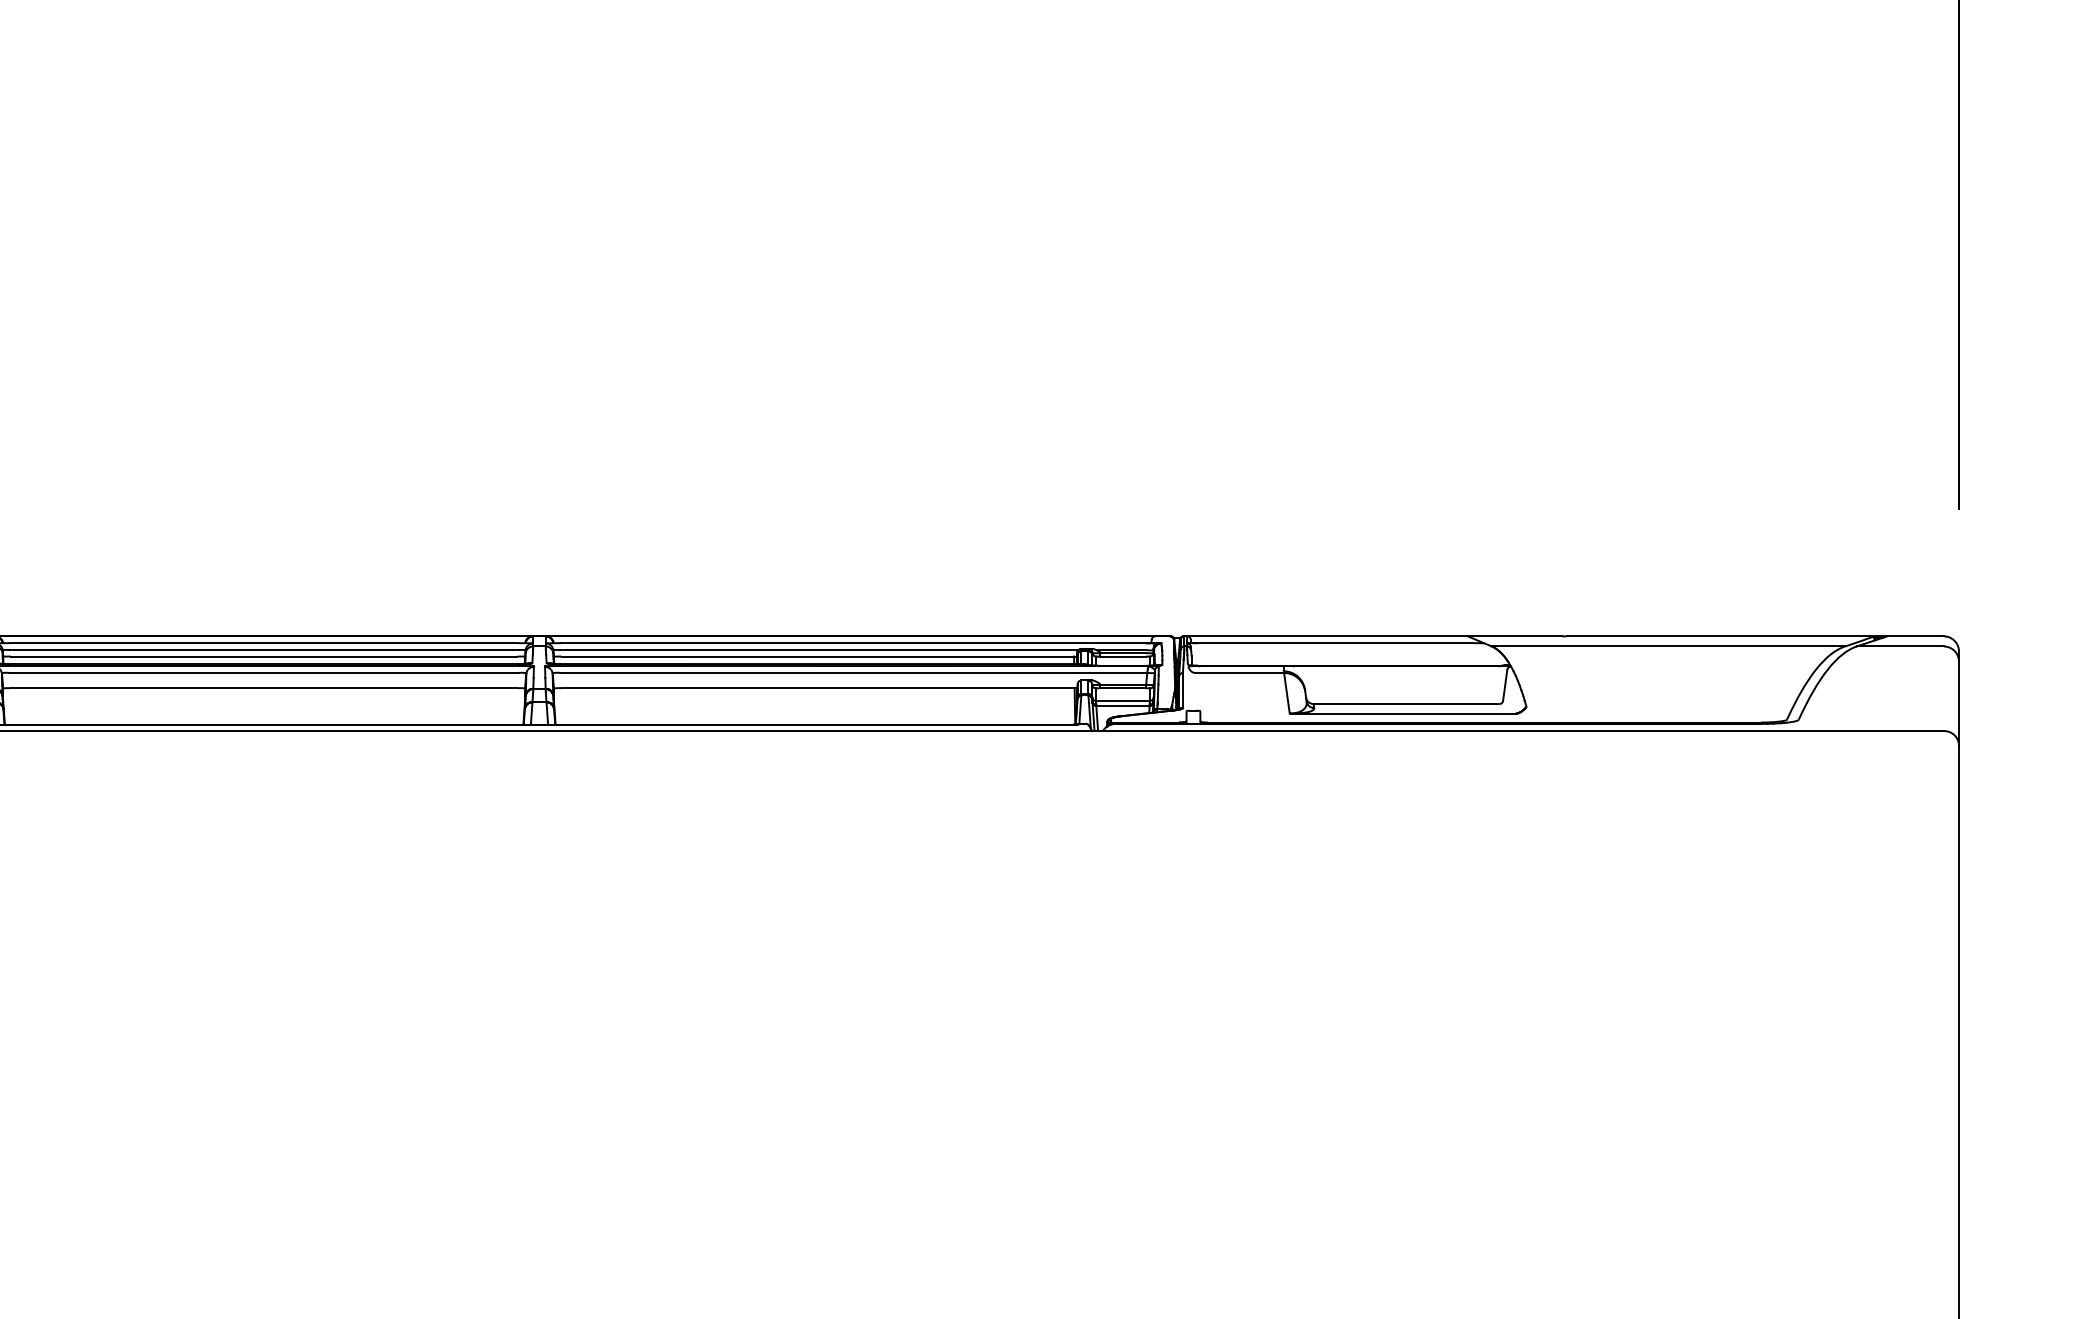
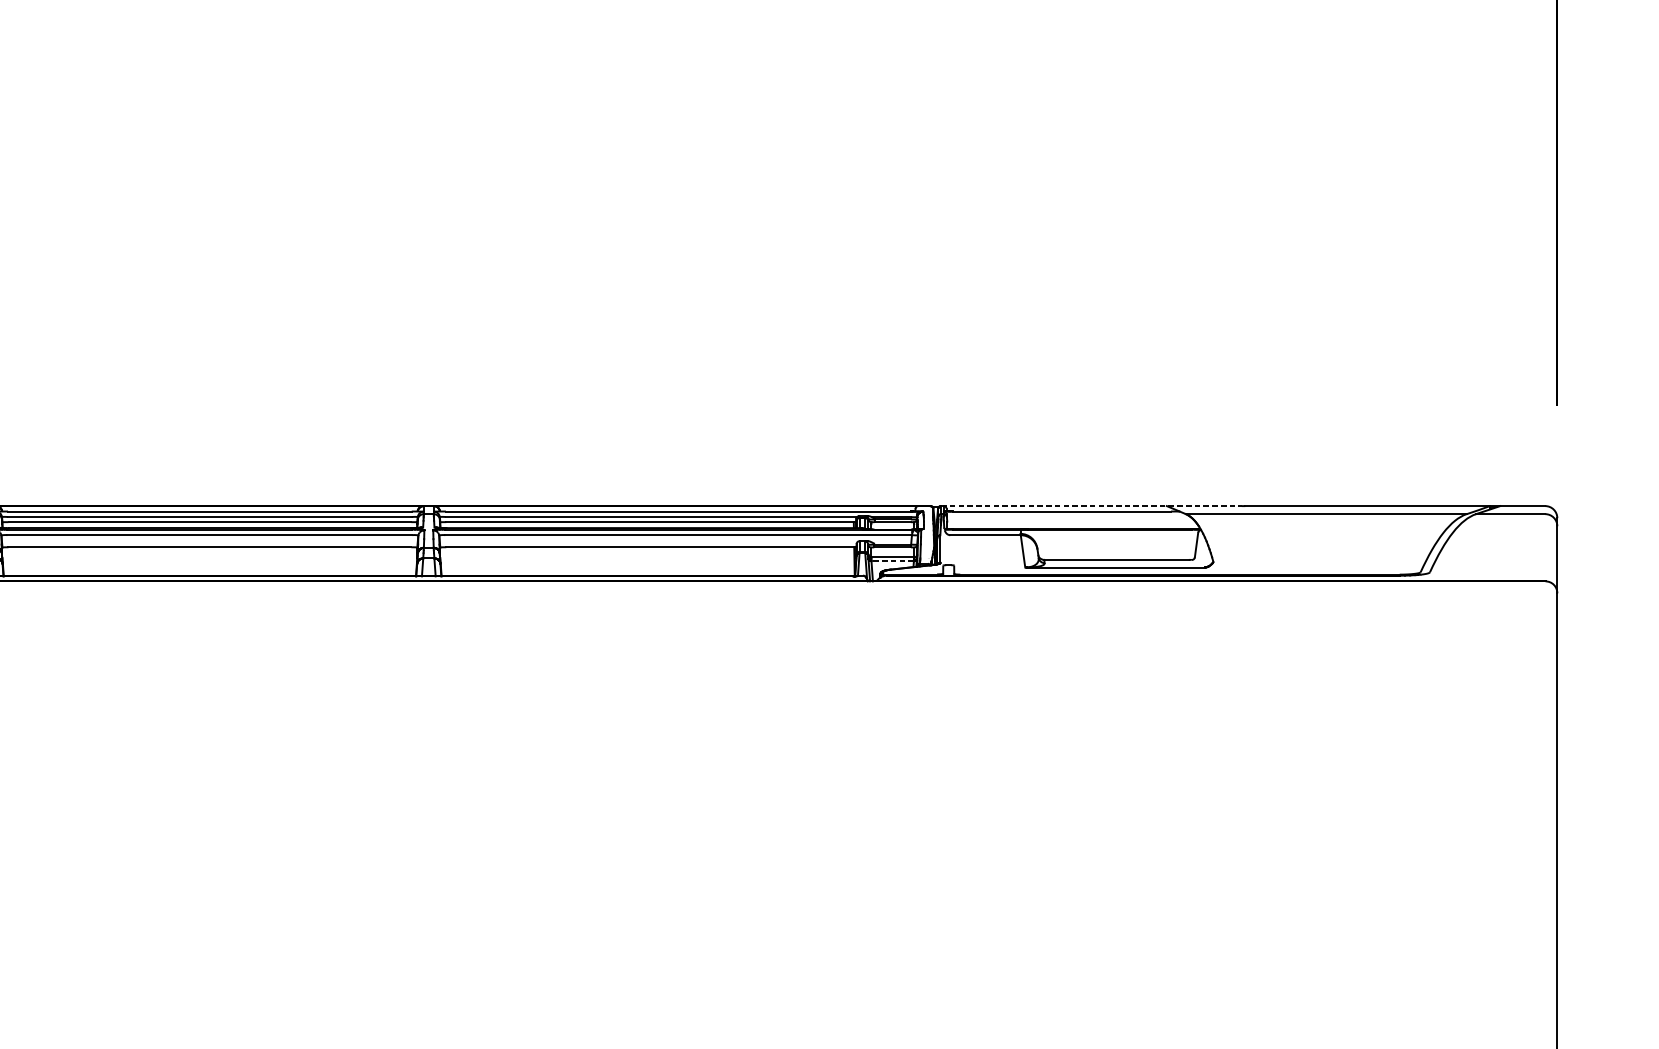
line: (1373, 636) -> (1091, 506), solid -> dashed
line: (1123, 705) -> (893, 561), solid -> dashed

